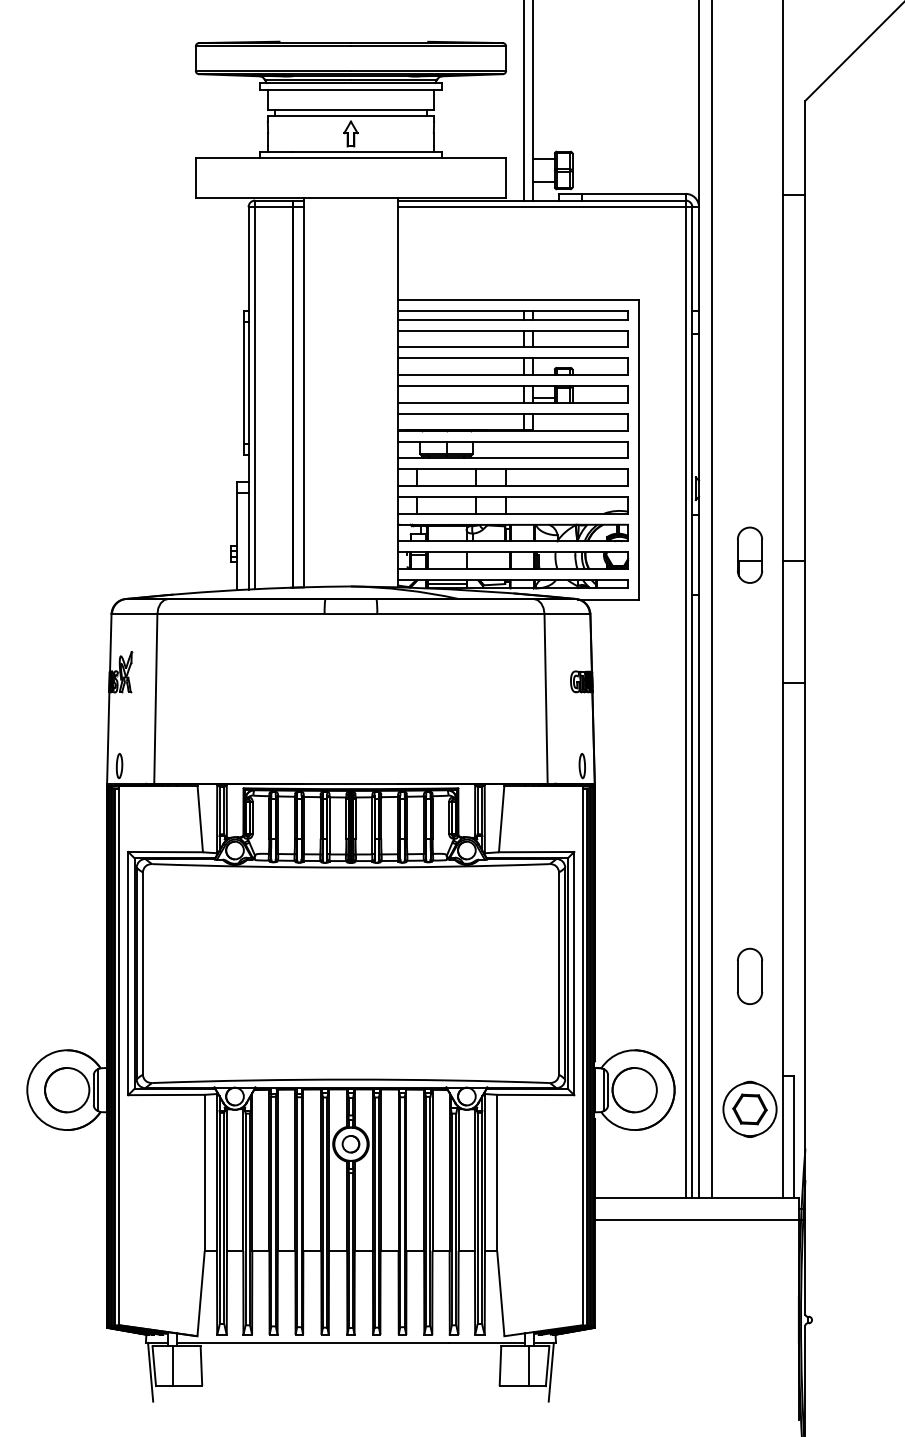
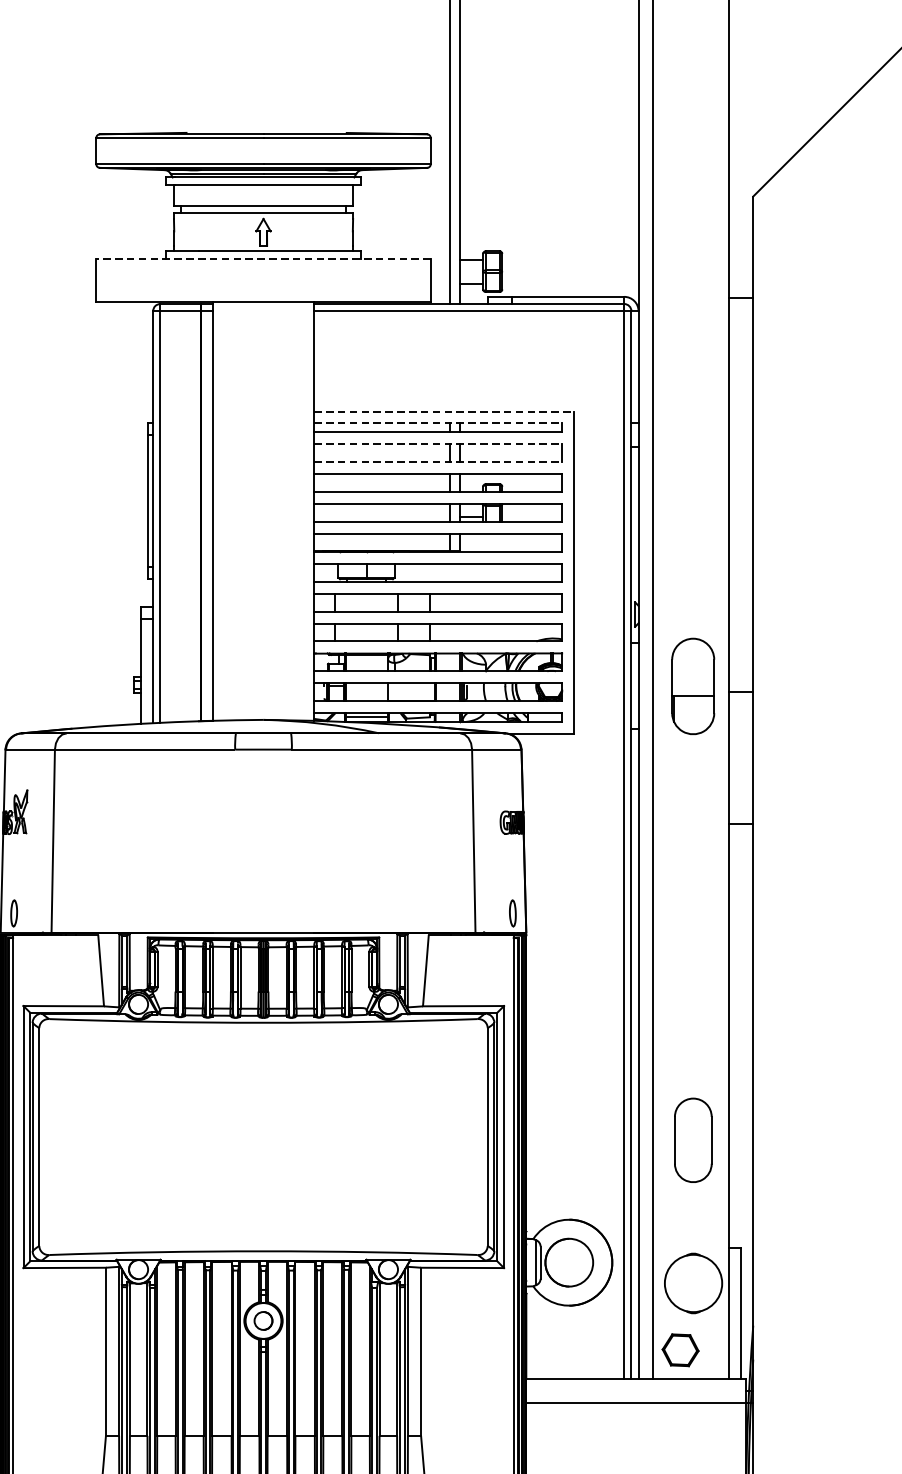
line: (350, 158) -> (263, 258), solid -> dashed
line: (518, 300) -> (444, 411), solid -> dashed
line: (513, 311) -> (438, 423), solid -> dashed
line: (513, 330) -> (438, 444), solid -> dashed
line: (513, 347) -> (438, 462), solid -> dashed
part: (750, 554) -> (694, 685), size x1.6
part: (750, 975) -> (694, 1139), size x1.4
part: (749, 1109) -> (680, 1350), moved

